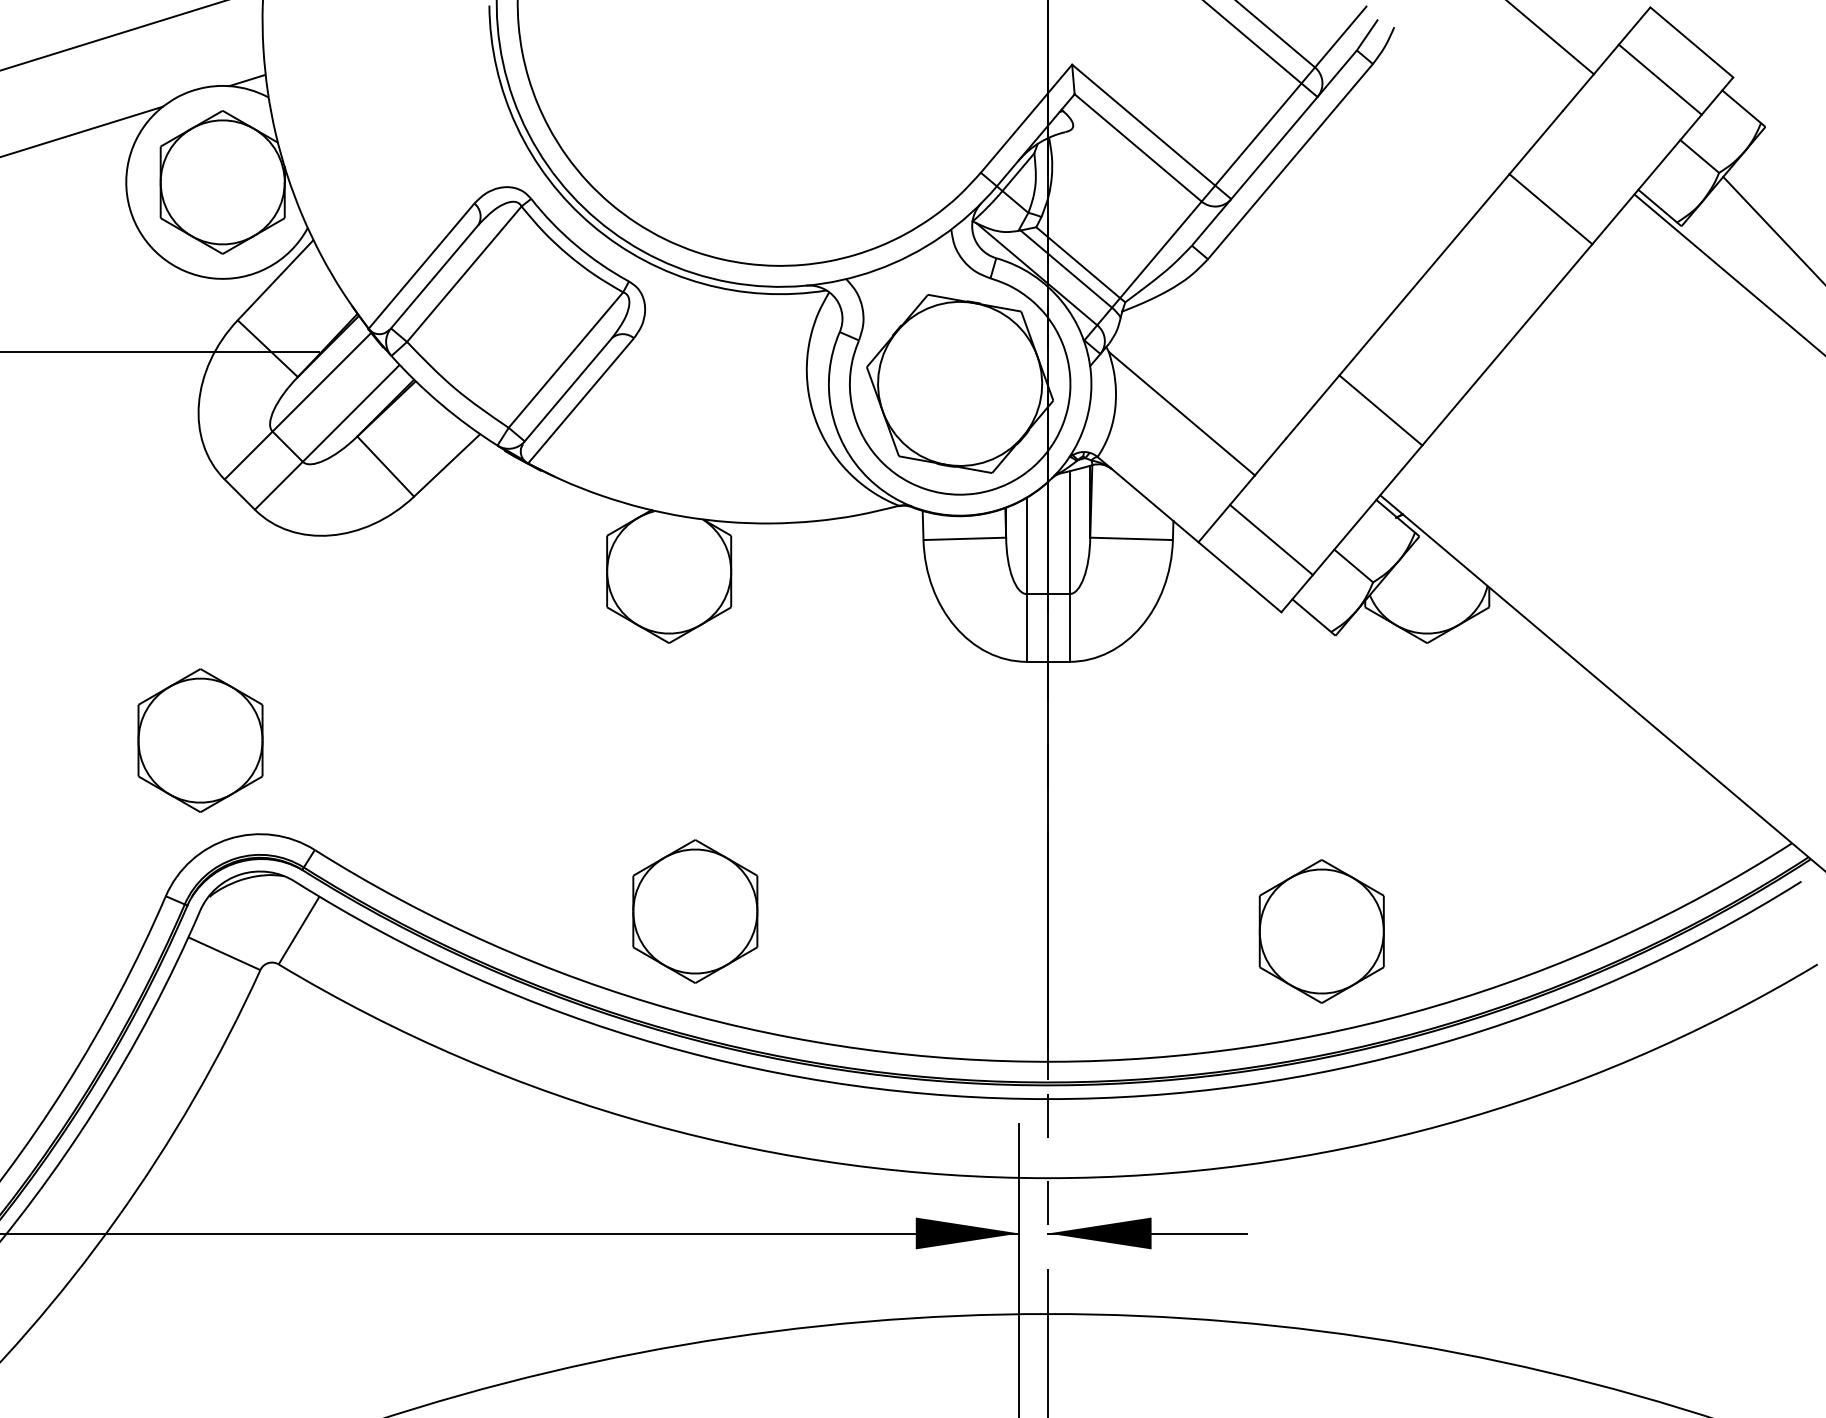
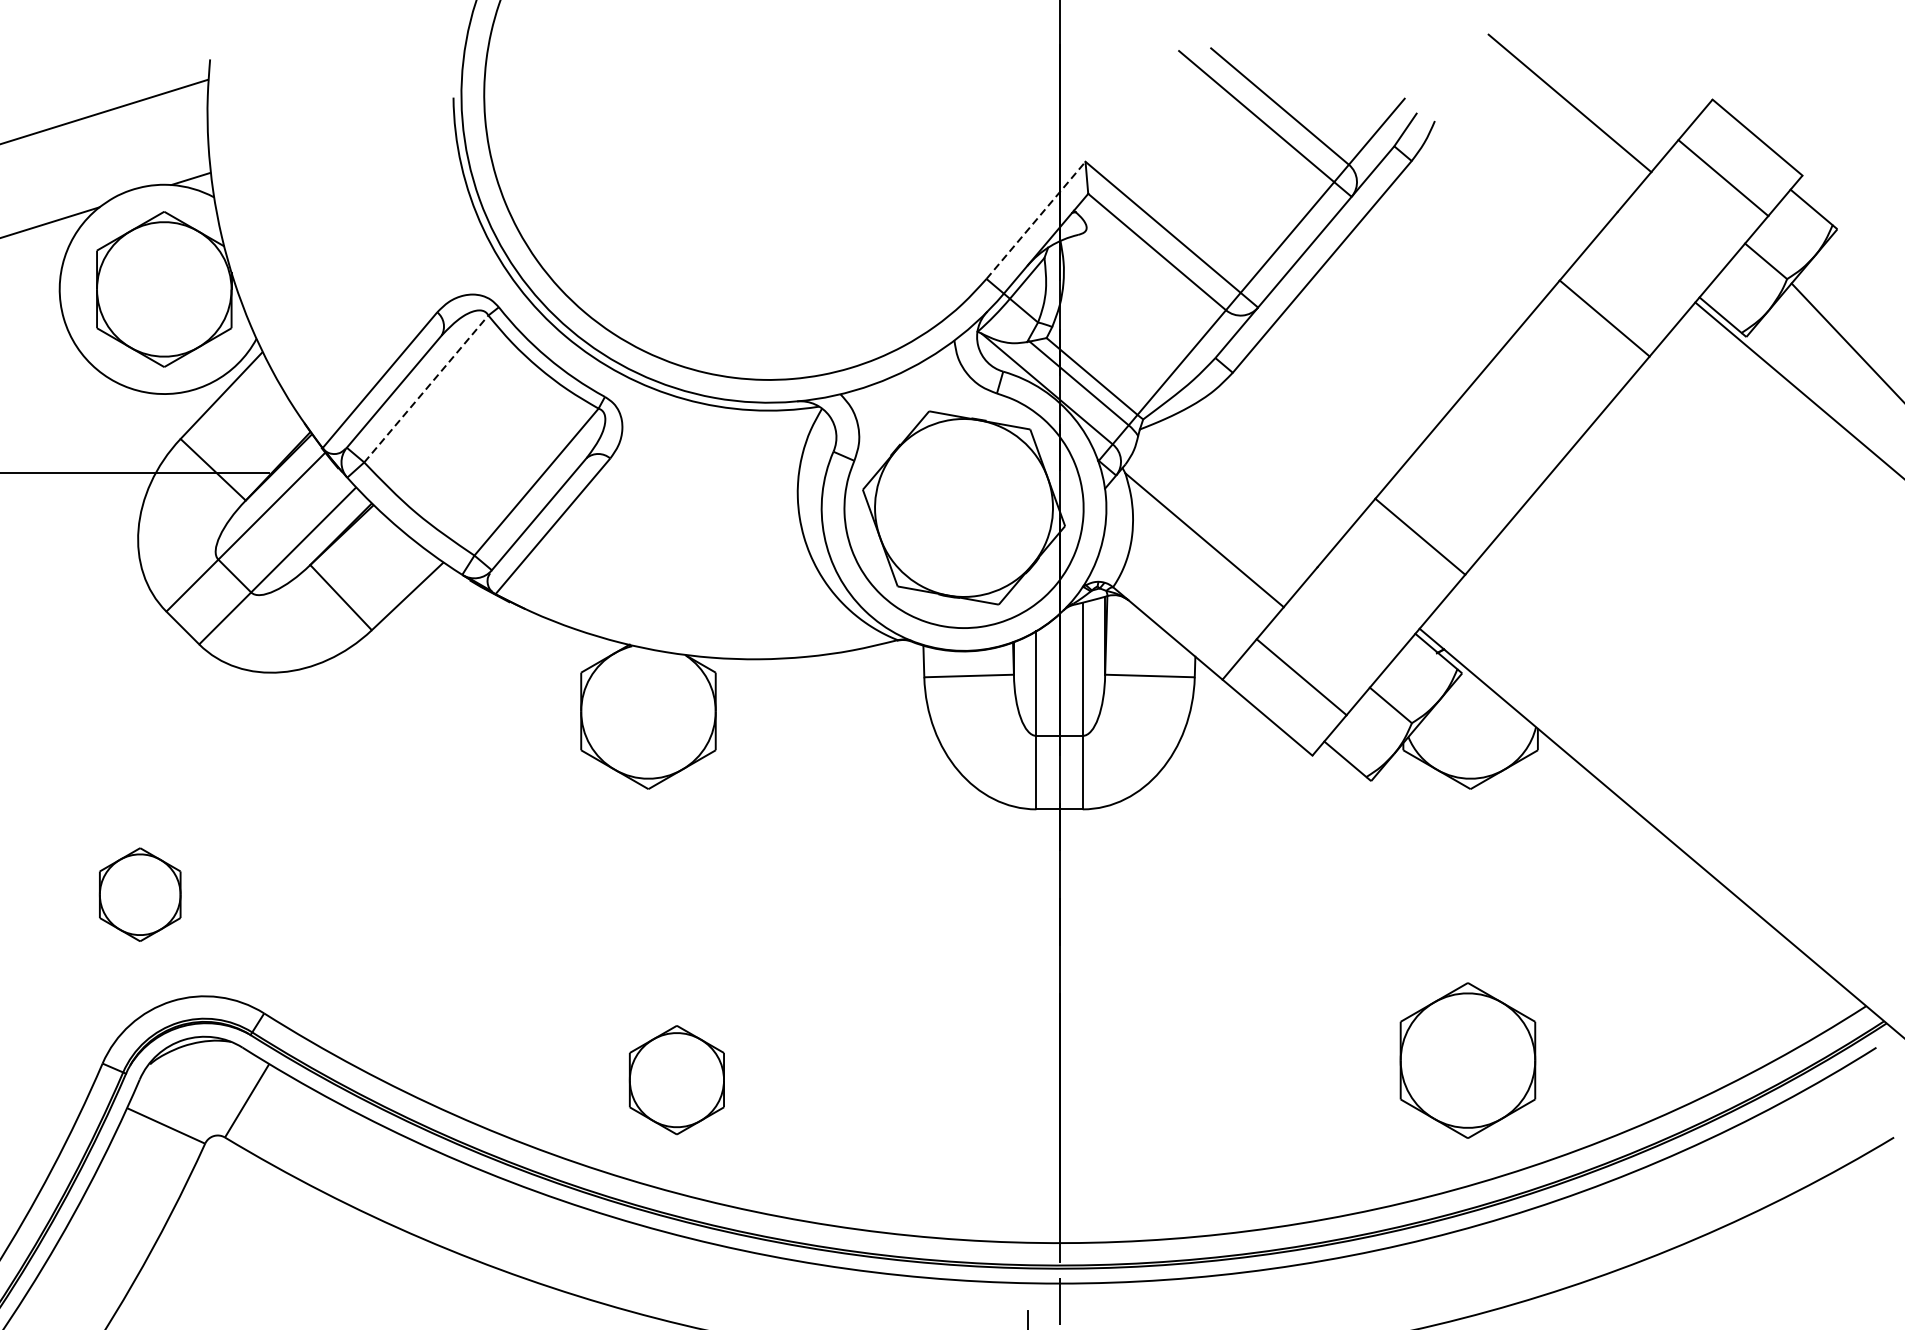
line: (1026, 118) -> (1036, 220), solid -> dashed
line: (464, 274) -> (426, 389), solid -> dashed
part: (200, 740) -> (140, 894), size x0.6
part: (695, 911) -> (677, 1080), size x0.7
part: (1321, 931) -> (1467, 1060), moved

